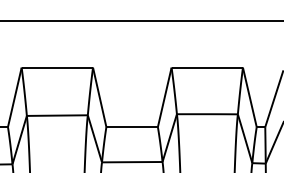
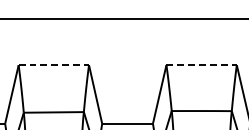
line: (57, 67) -> (53, 64), solid -> dashed
line: (207, 67) -> (201, 64), solid -> dashed

